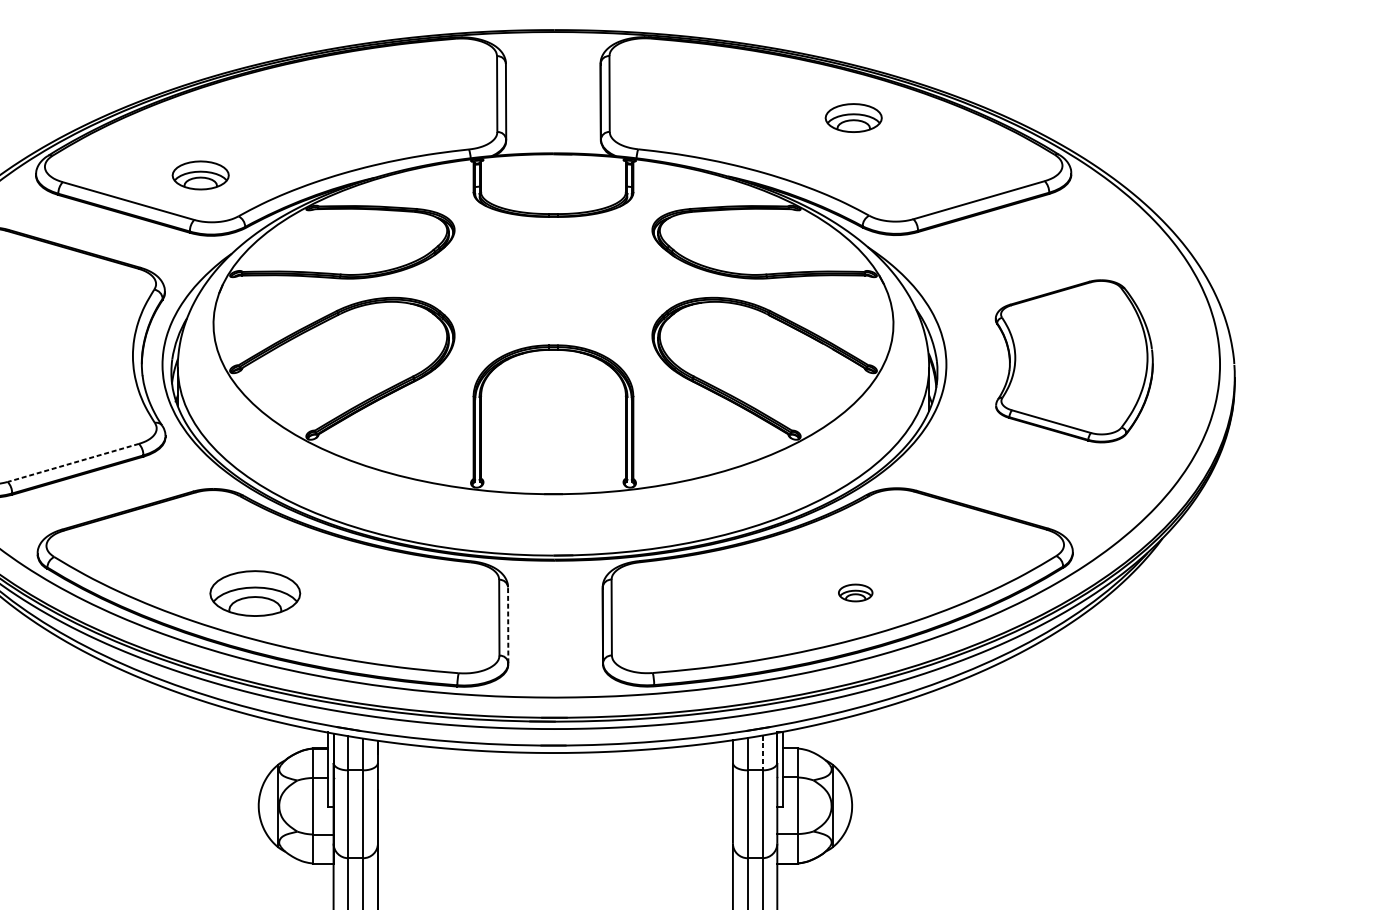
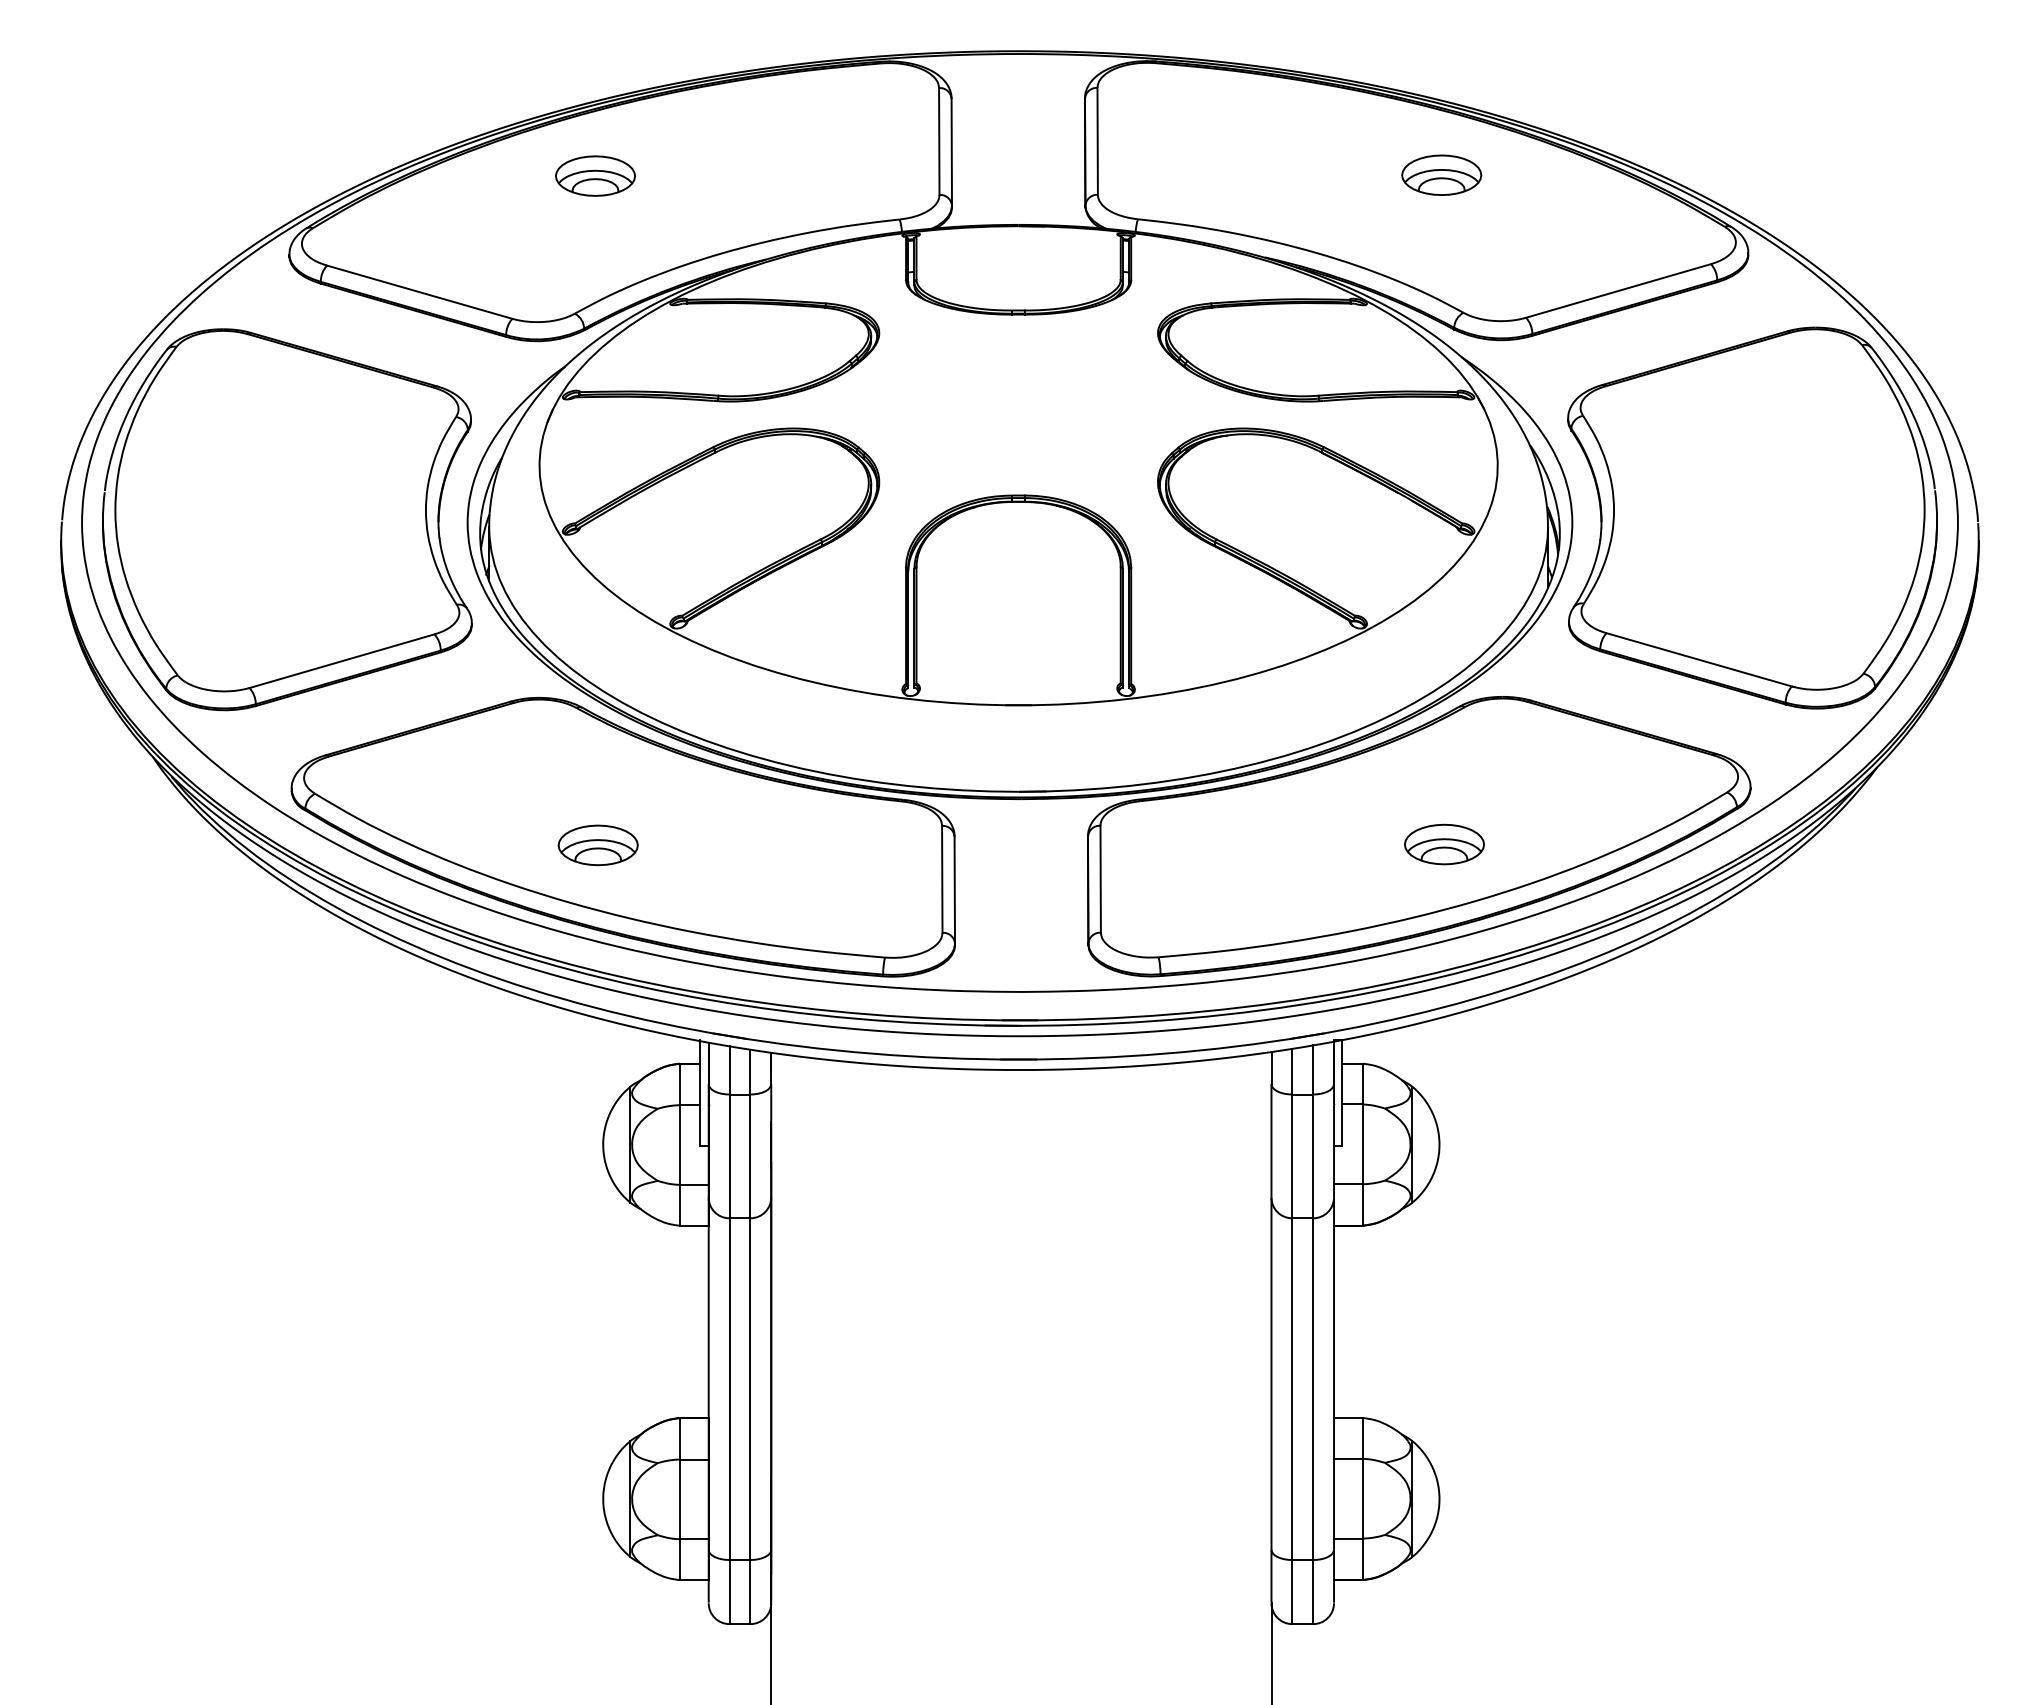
part: (200, 175) -> (595, 175), moved
part: (1074, 360) -> (1752, 517), size x1.67
line: (73, 463) -> (341, 661), dashed -> solid
part: (855, 592) -> (1444, 844), size x1.67
part: (254, 593) -> (597, 845), size x0.62
line: (508, 624) -> (954, 889), dashed -> solid
line: (762, 752) -> (1313, 1069), dashed -> solid

